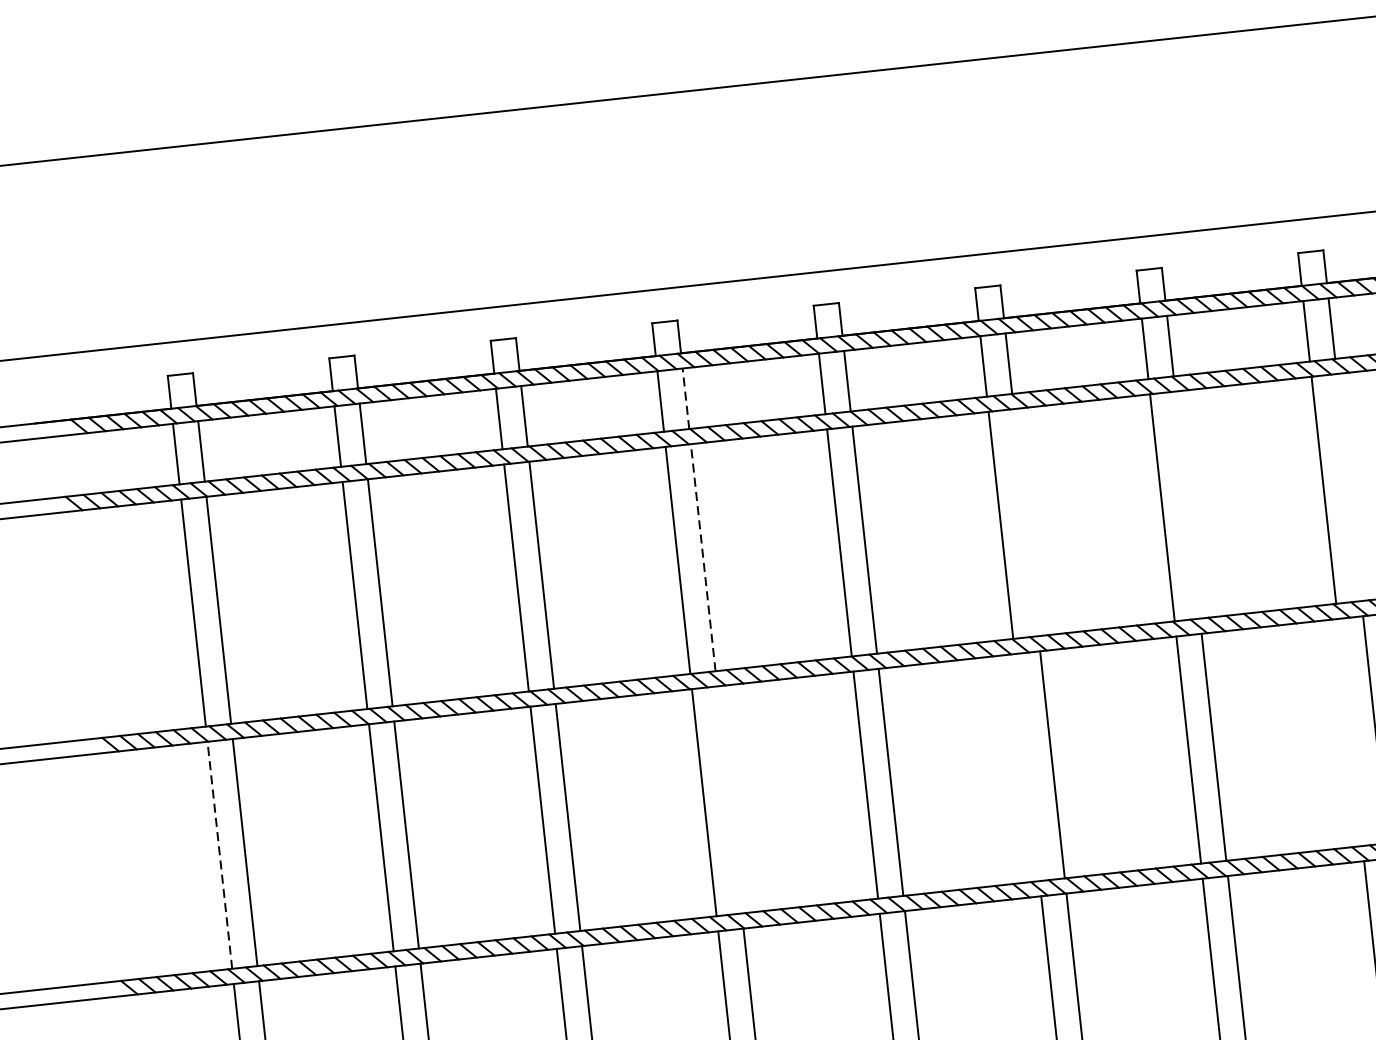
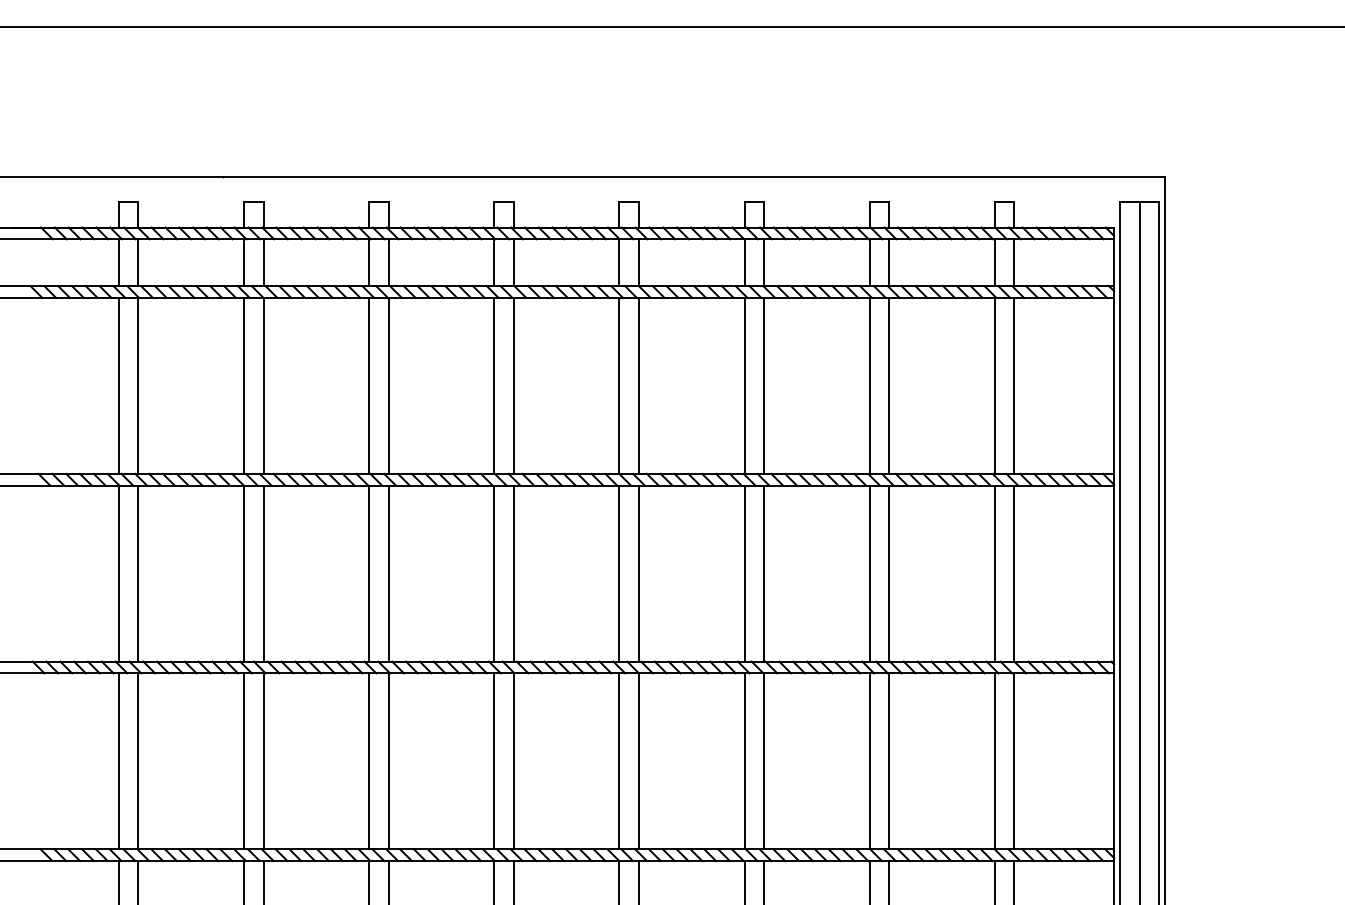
line: (685, 398) -> (513, 262), dashed -> solid
line: (1349, 487) -> (1014, 385), added
line: (1187, 504) -> (889, 385), added
line: (1026, 522) -> (764, 385), added
line: (702, 557) -> (513, 385), dashed -> solid
line: (1349, 732) -> (994, 573), added
line: (1027, 767) -> (744, 573), added
line: (729, 799) -> (513, 573), added
line: (219, 855) -> (118, 573), dashed -> solid

